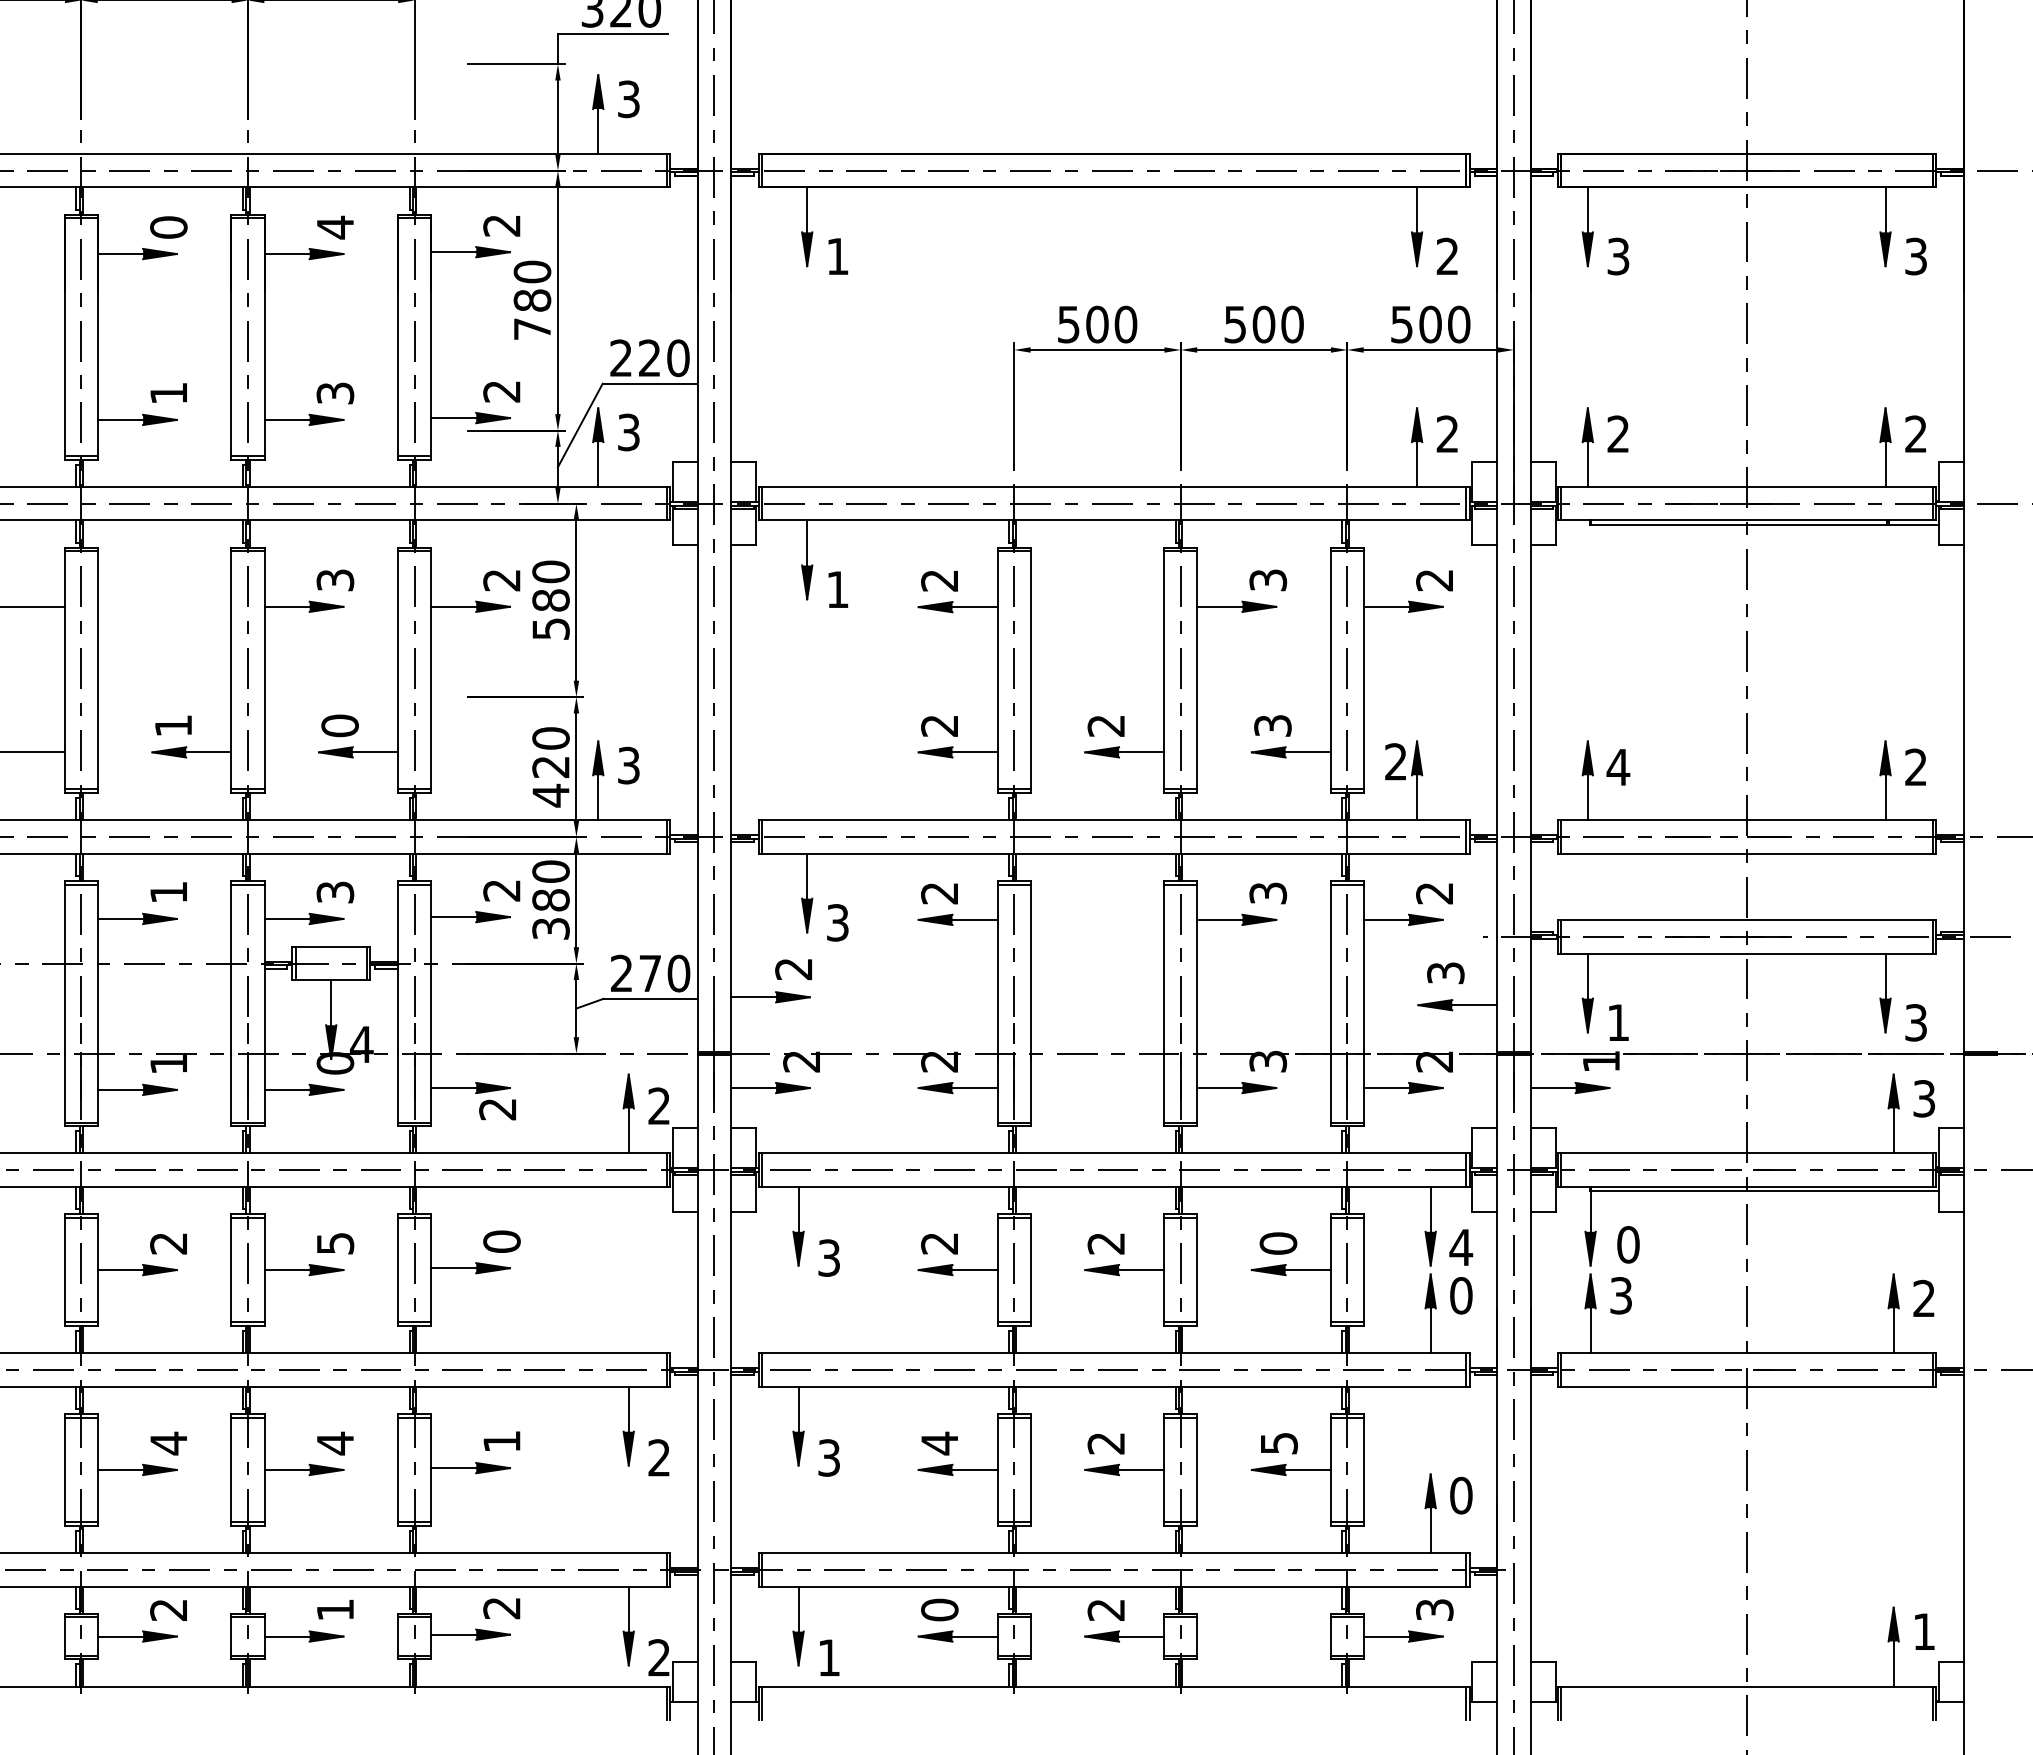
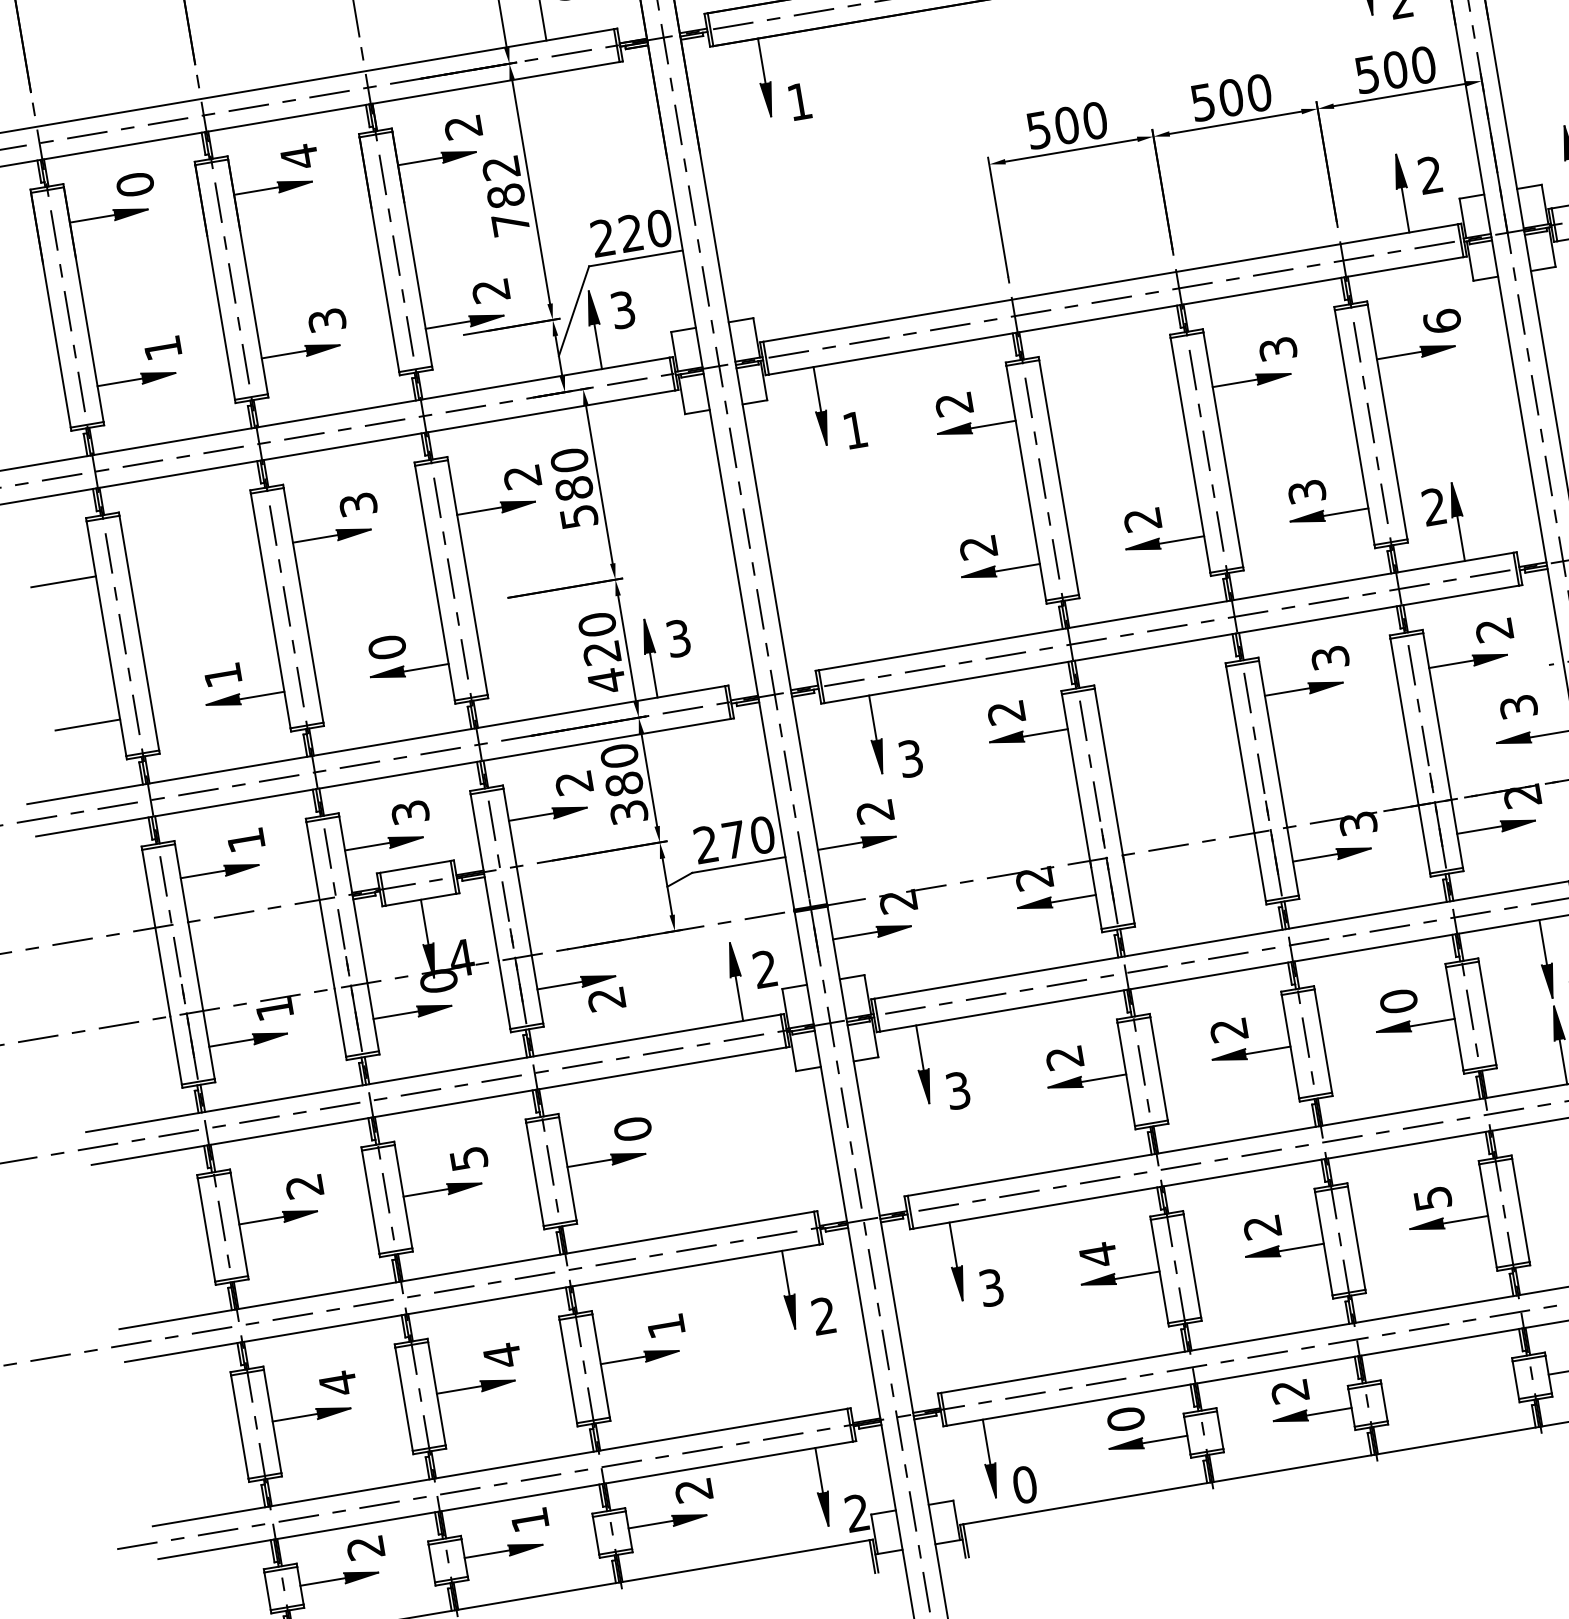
text: (532, 271) -> (501, 167), 780 -> 782
text: (1434, 579) -> (1441, 320), 2 -> 6
text: (829, 1657) -> (1025, 1484), 1 -> 0

